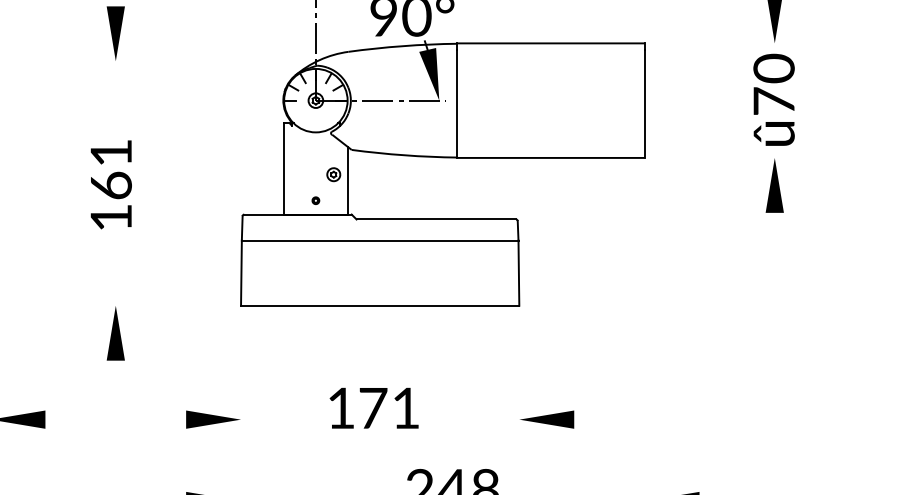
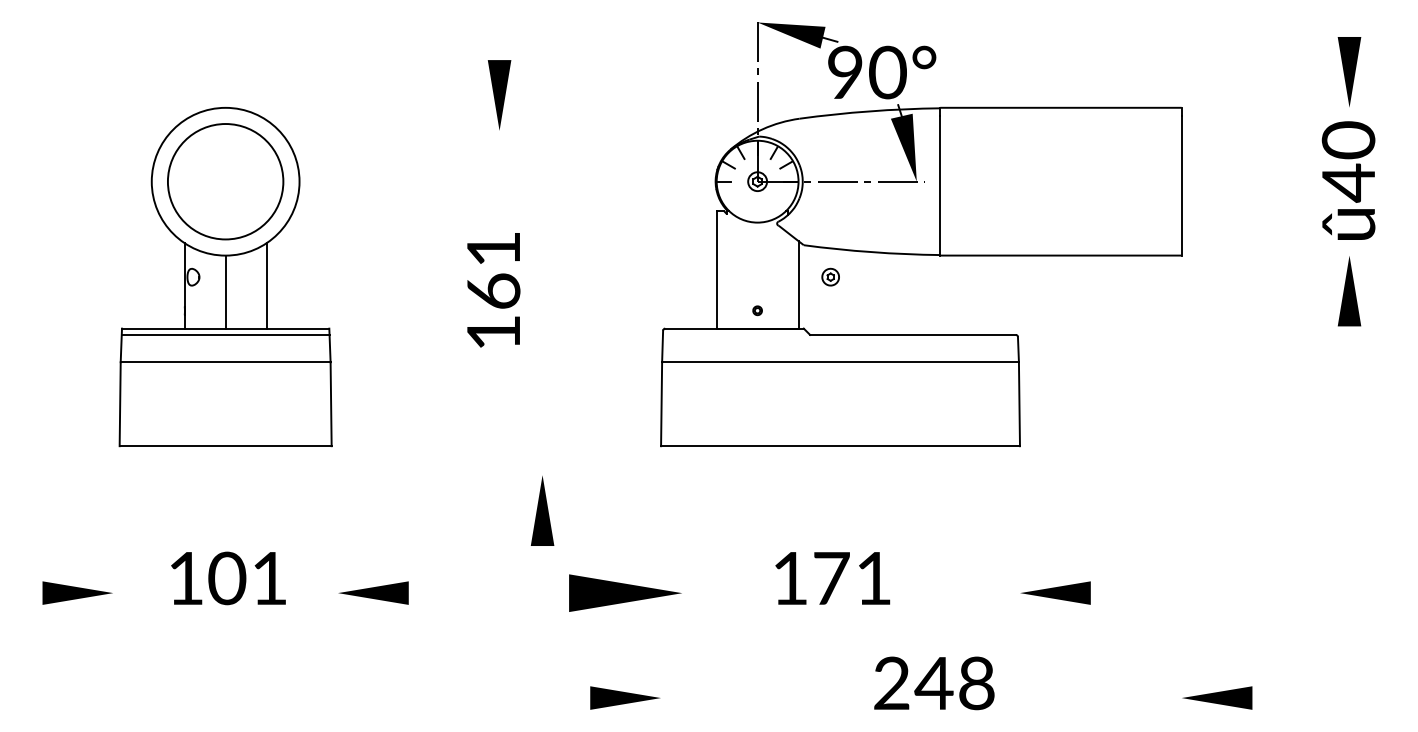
text: (774, 101) -> (1348, 182), û70 -> û40
part: (333, 174) -> (830, 276), moved
part: (115, 333) -> (542, 510), moved
part: (213, 419) -> (625, 592), size x1.6

